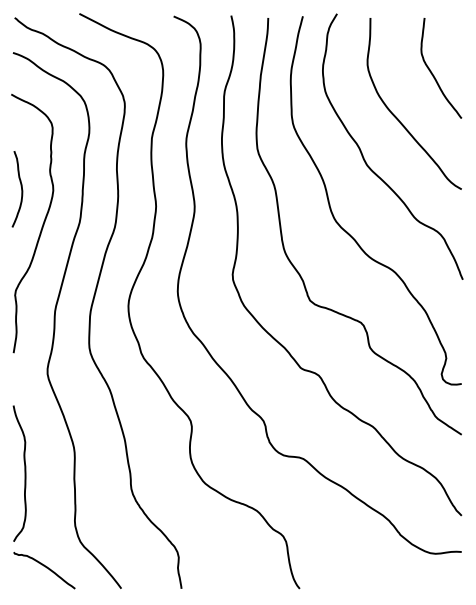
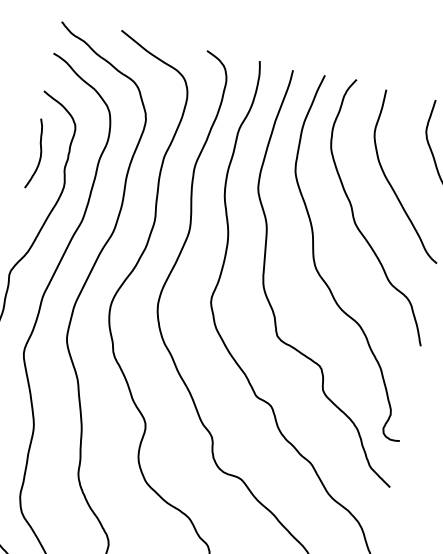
curve: (21, 189) -> (40, 155), moved

